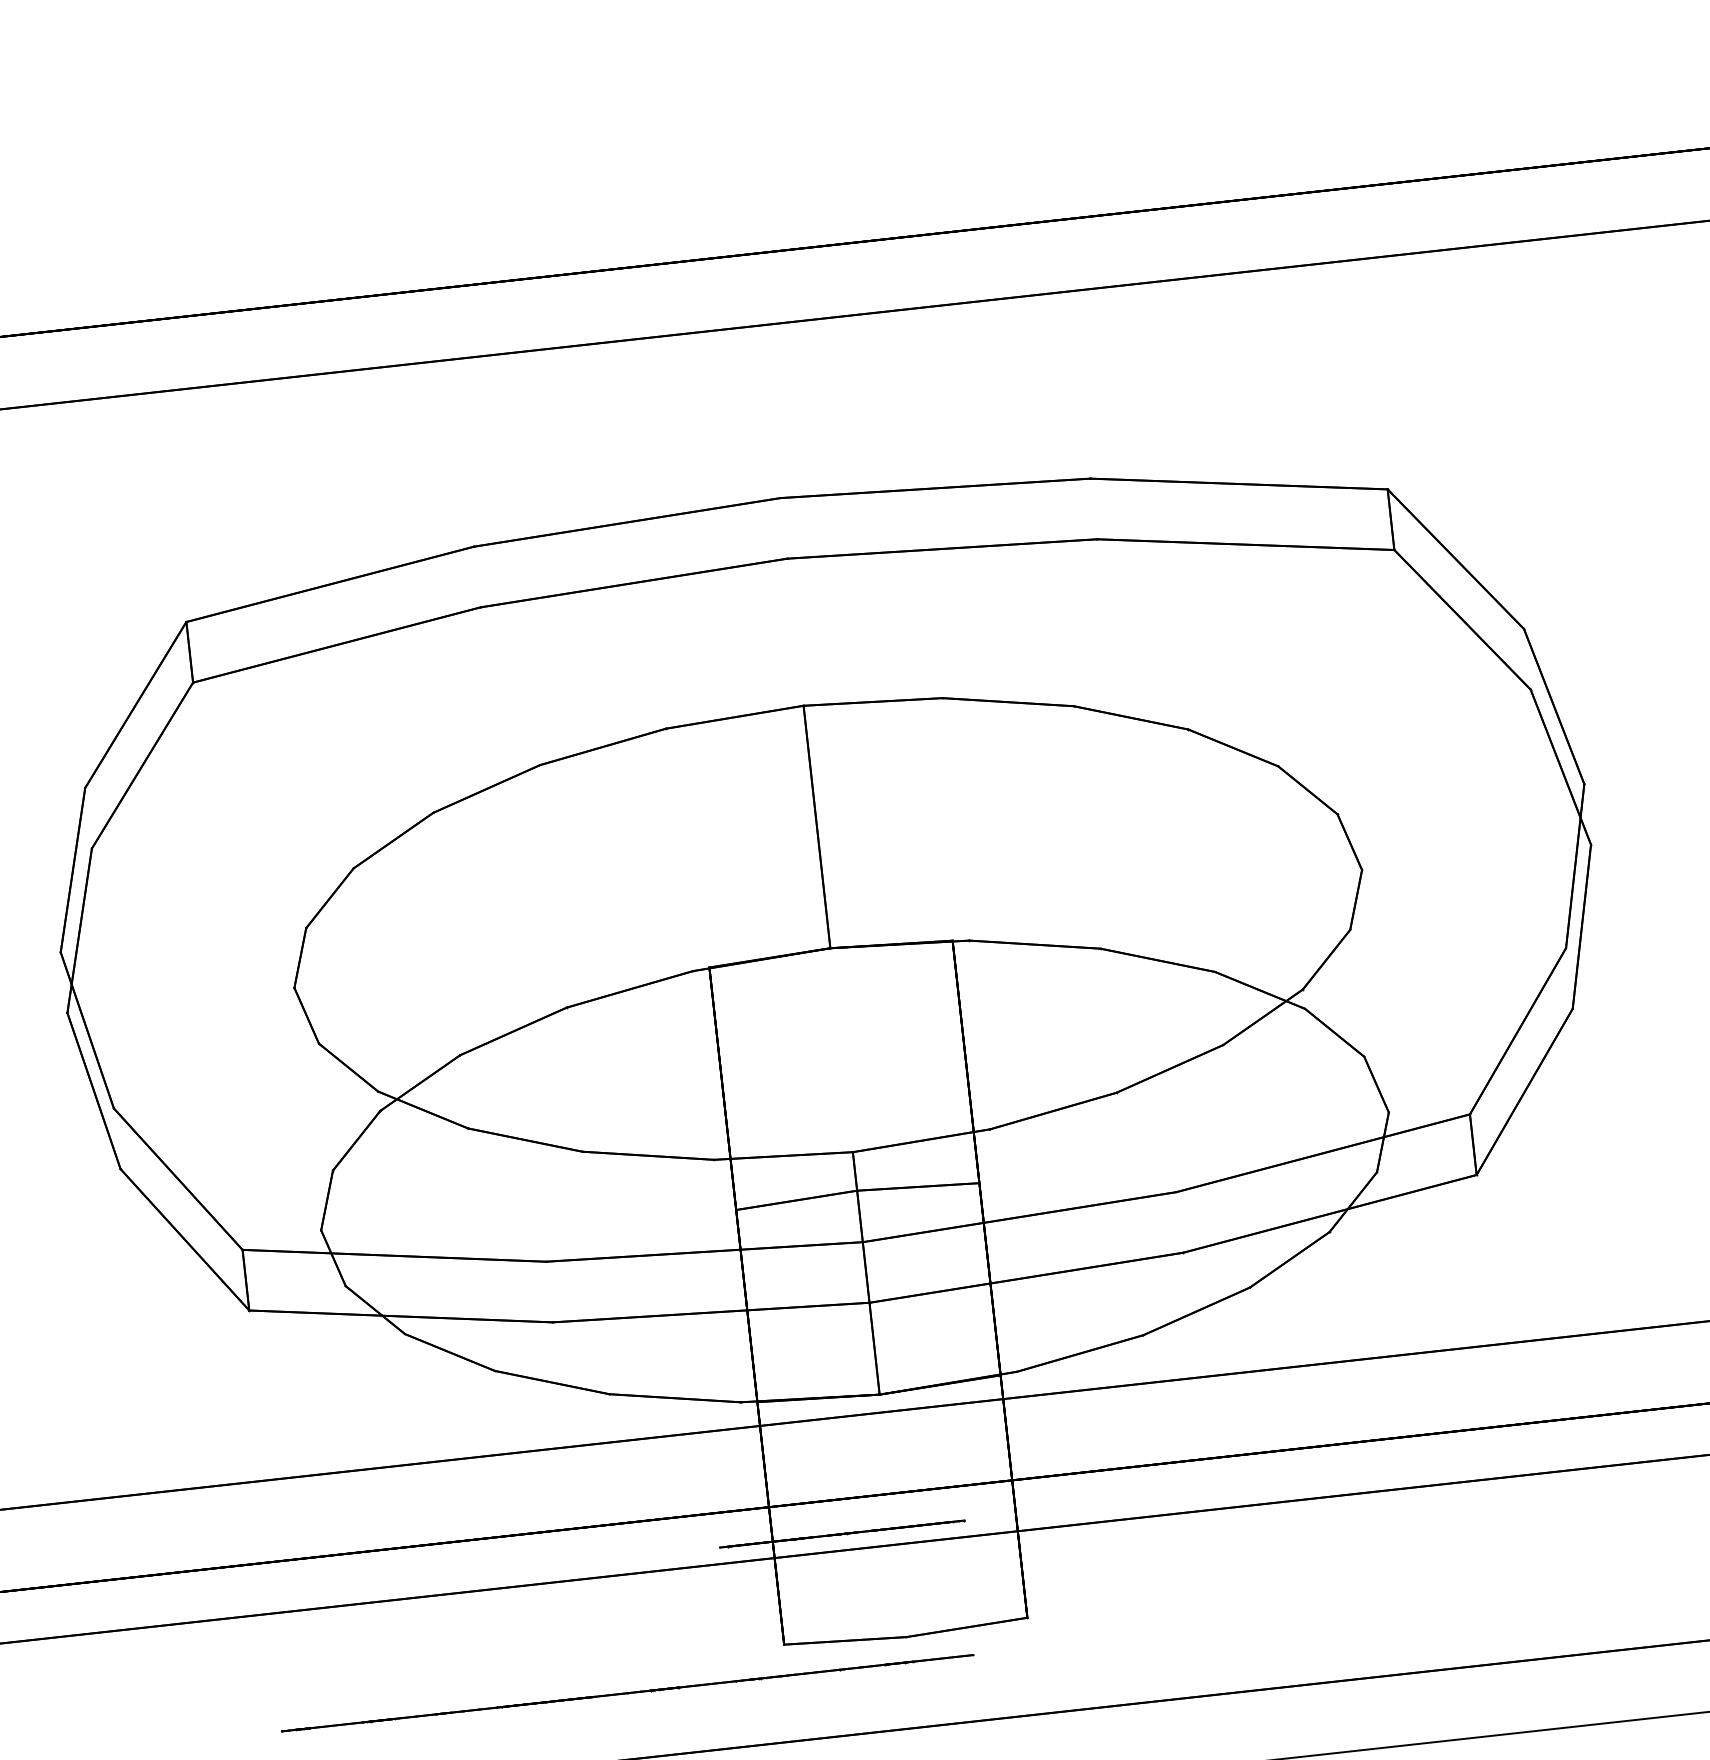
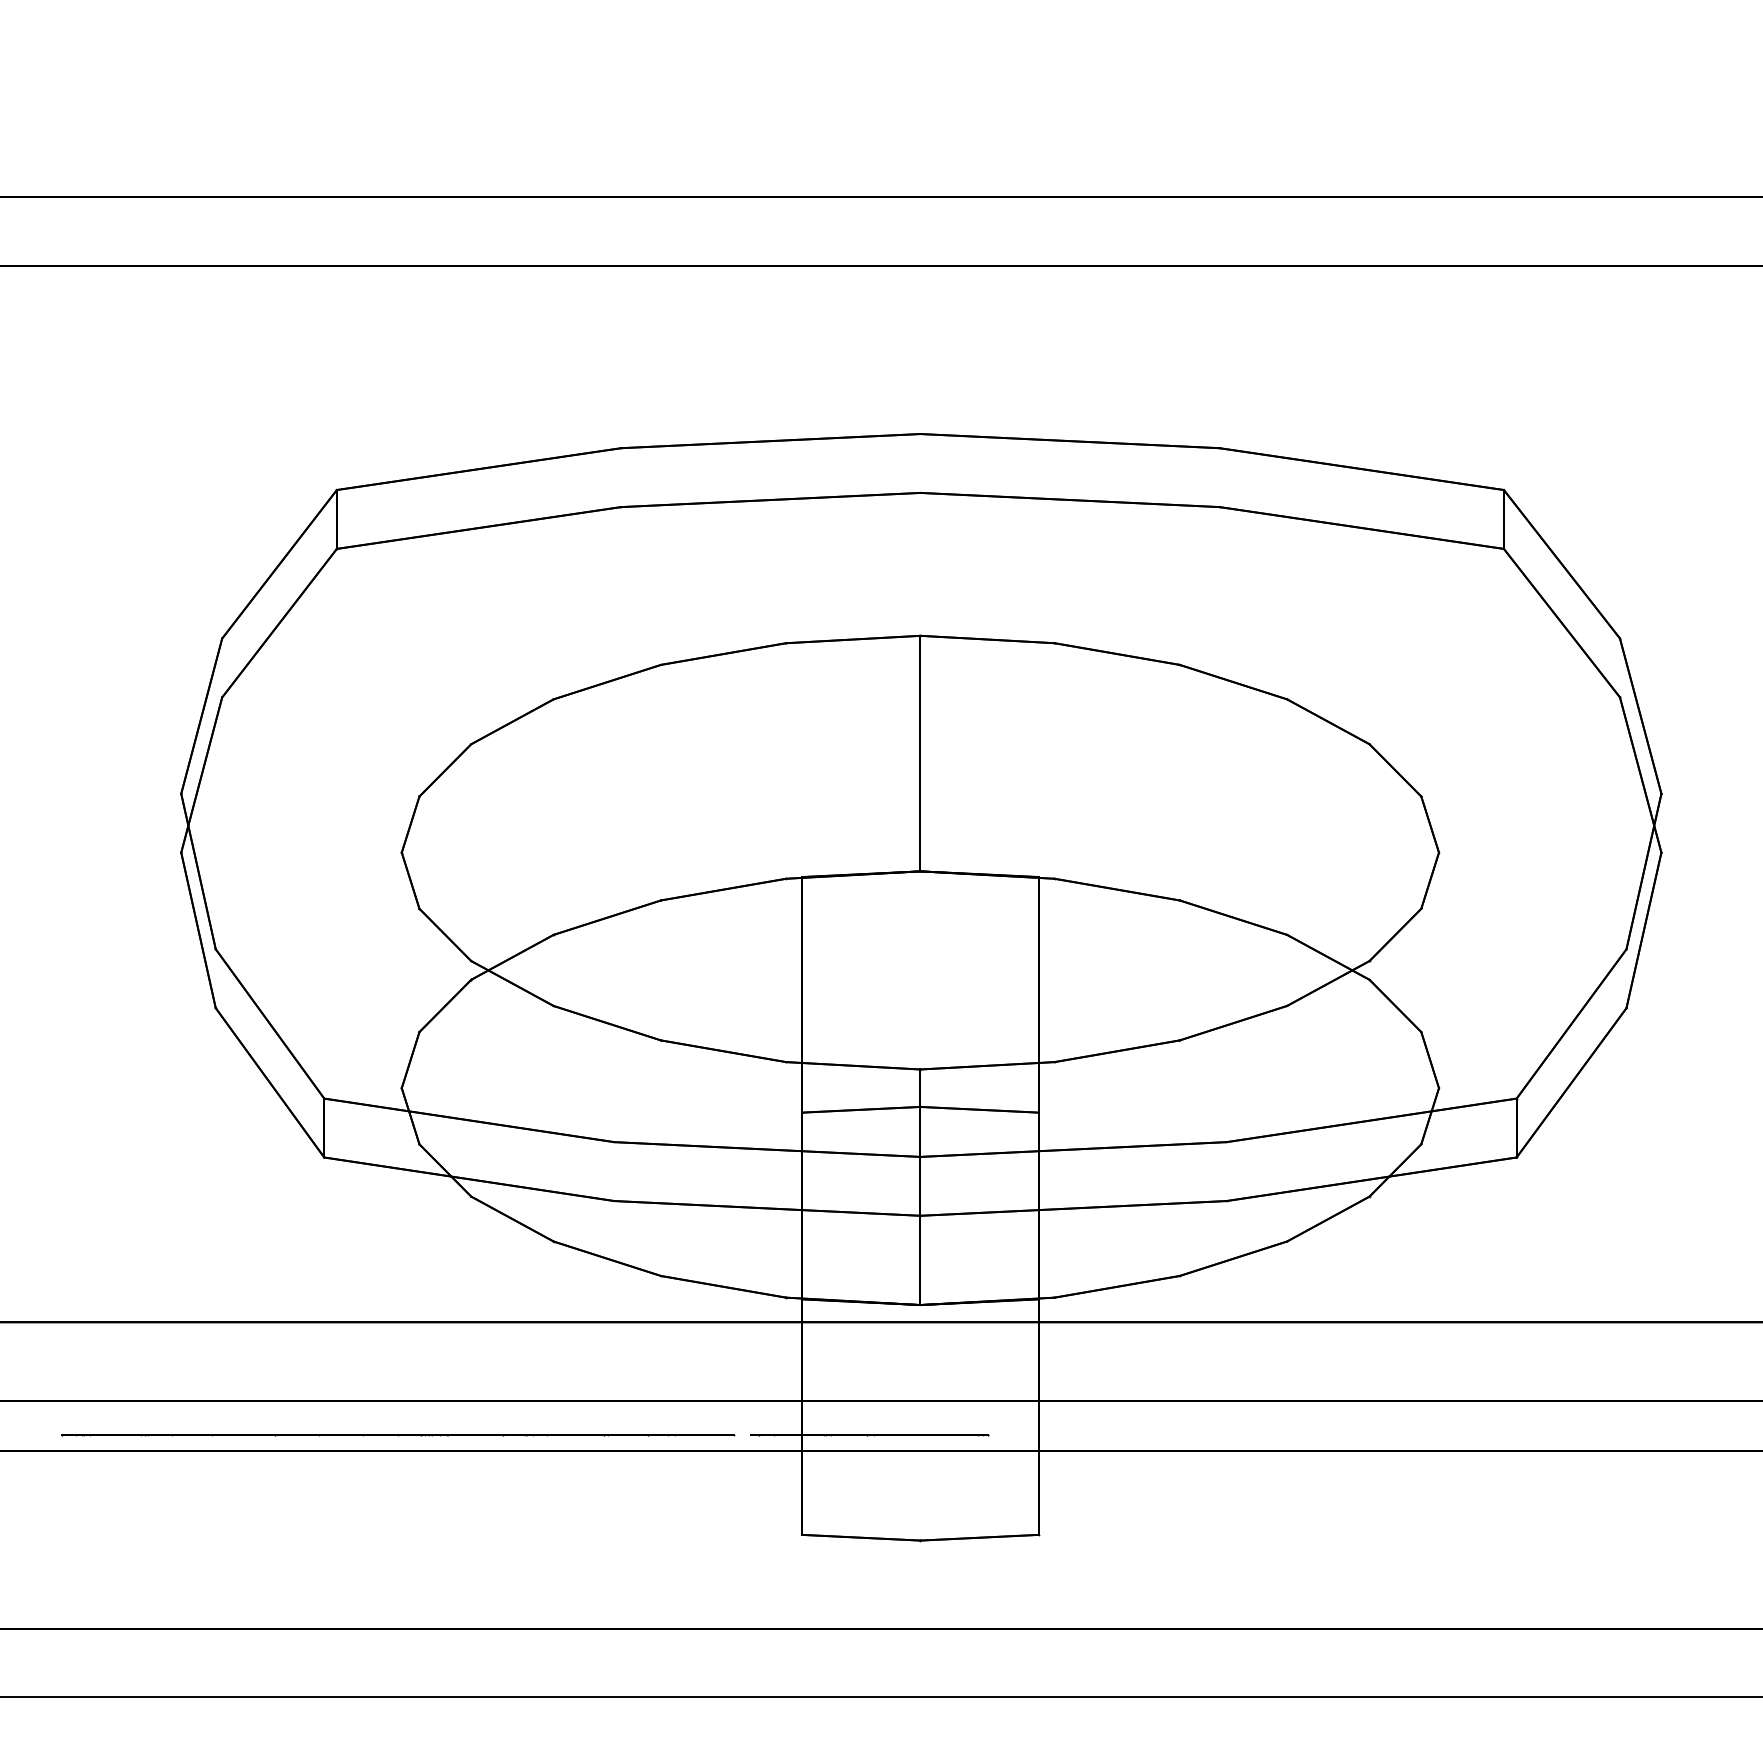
line: (628, 1693) -> (398, 1435), moved

